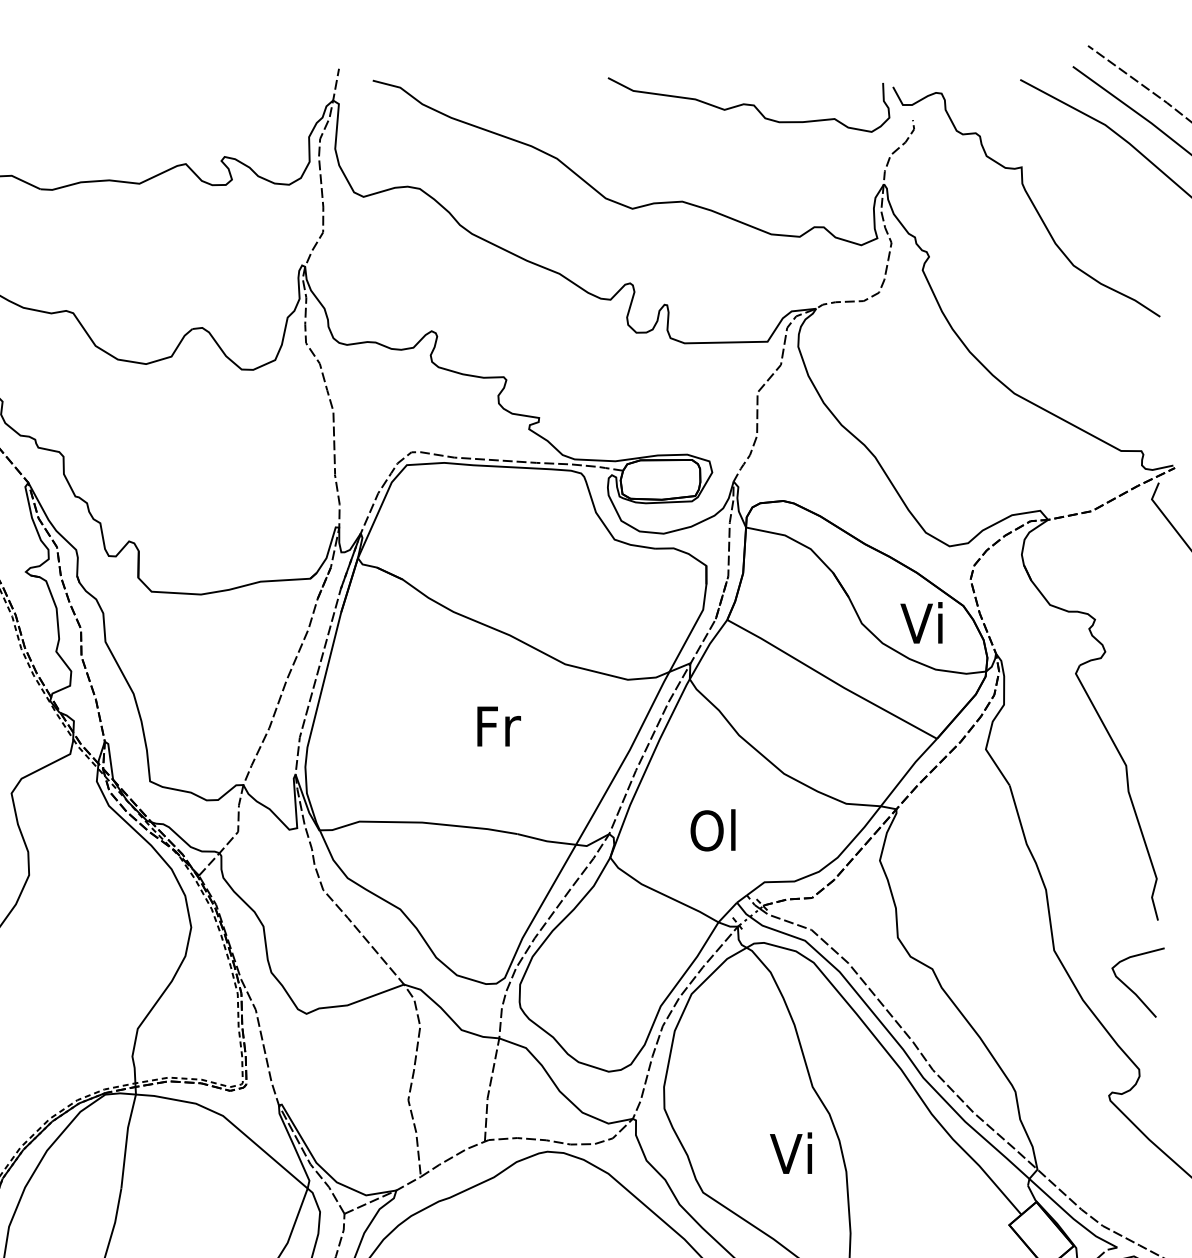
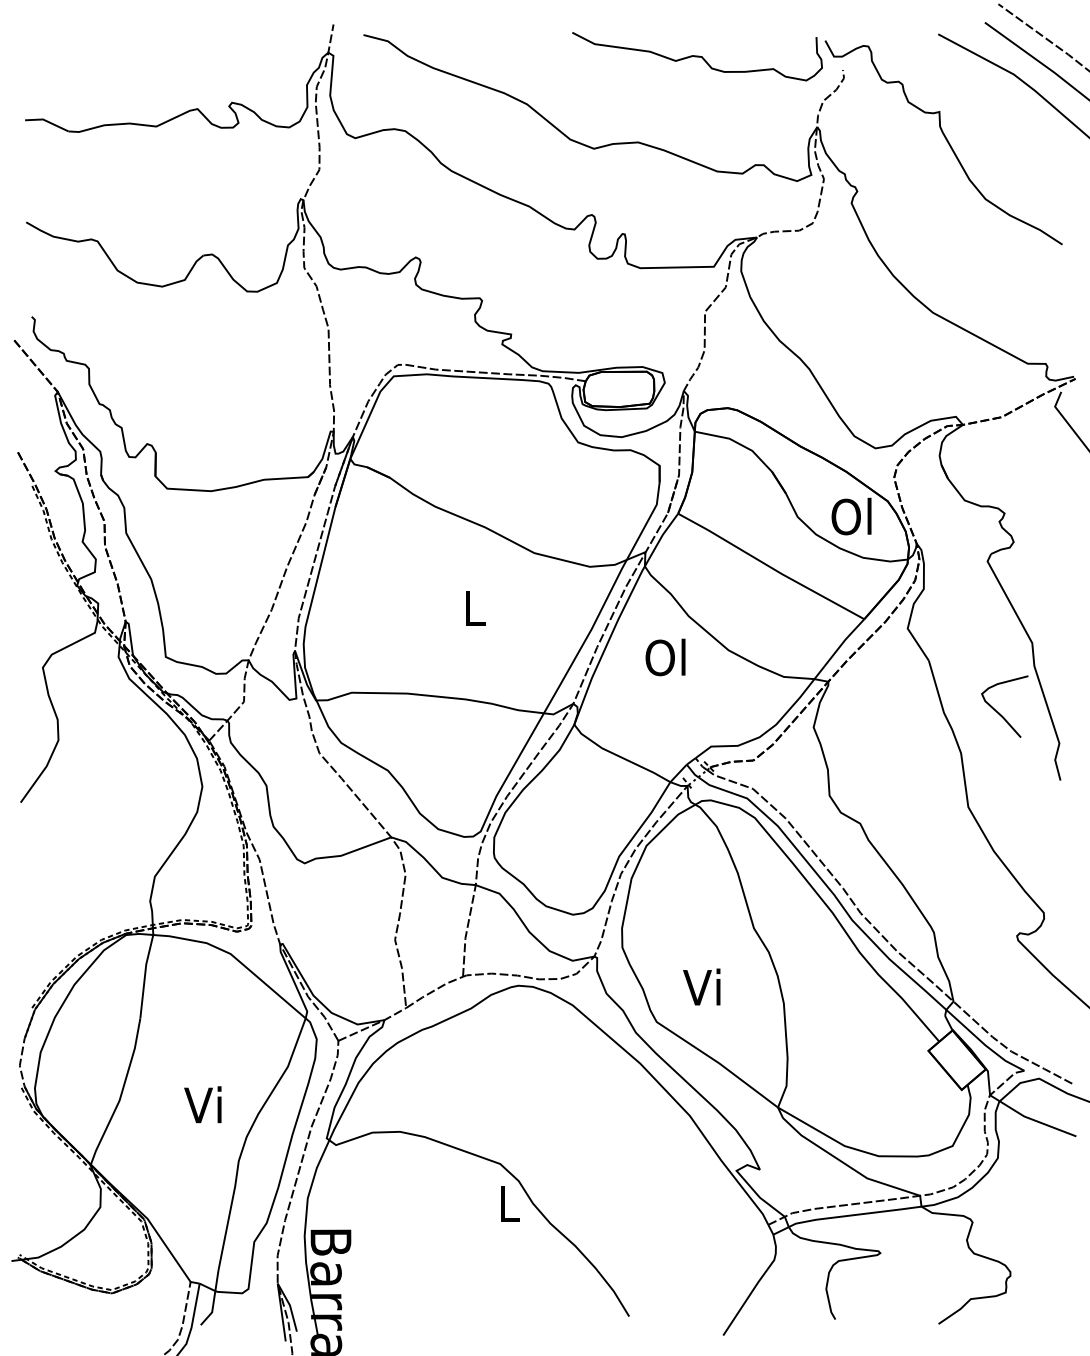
text: (922, 623) -> (851, 516), Vi -> Ol
text: (498, 725) -> (475, 607), Fr -> L
text: (713, 830) -> (665, 657), moved
curve: (1130, 988) -> (998, 711), moved
text: (790, 1152) -> (701, 986), moved

